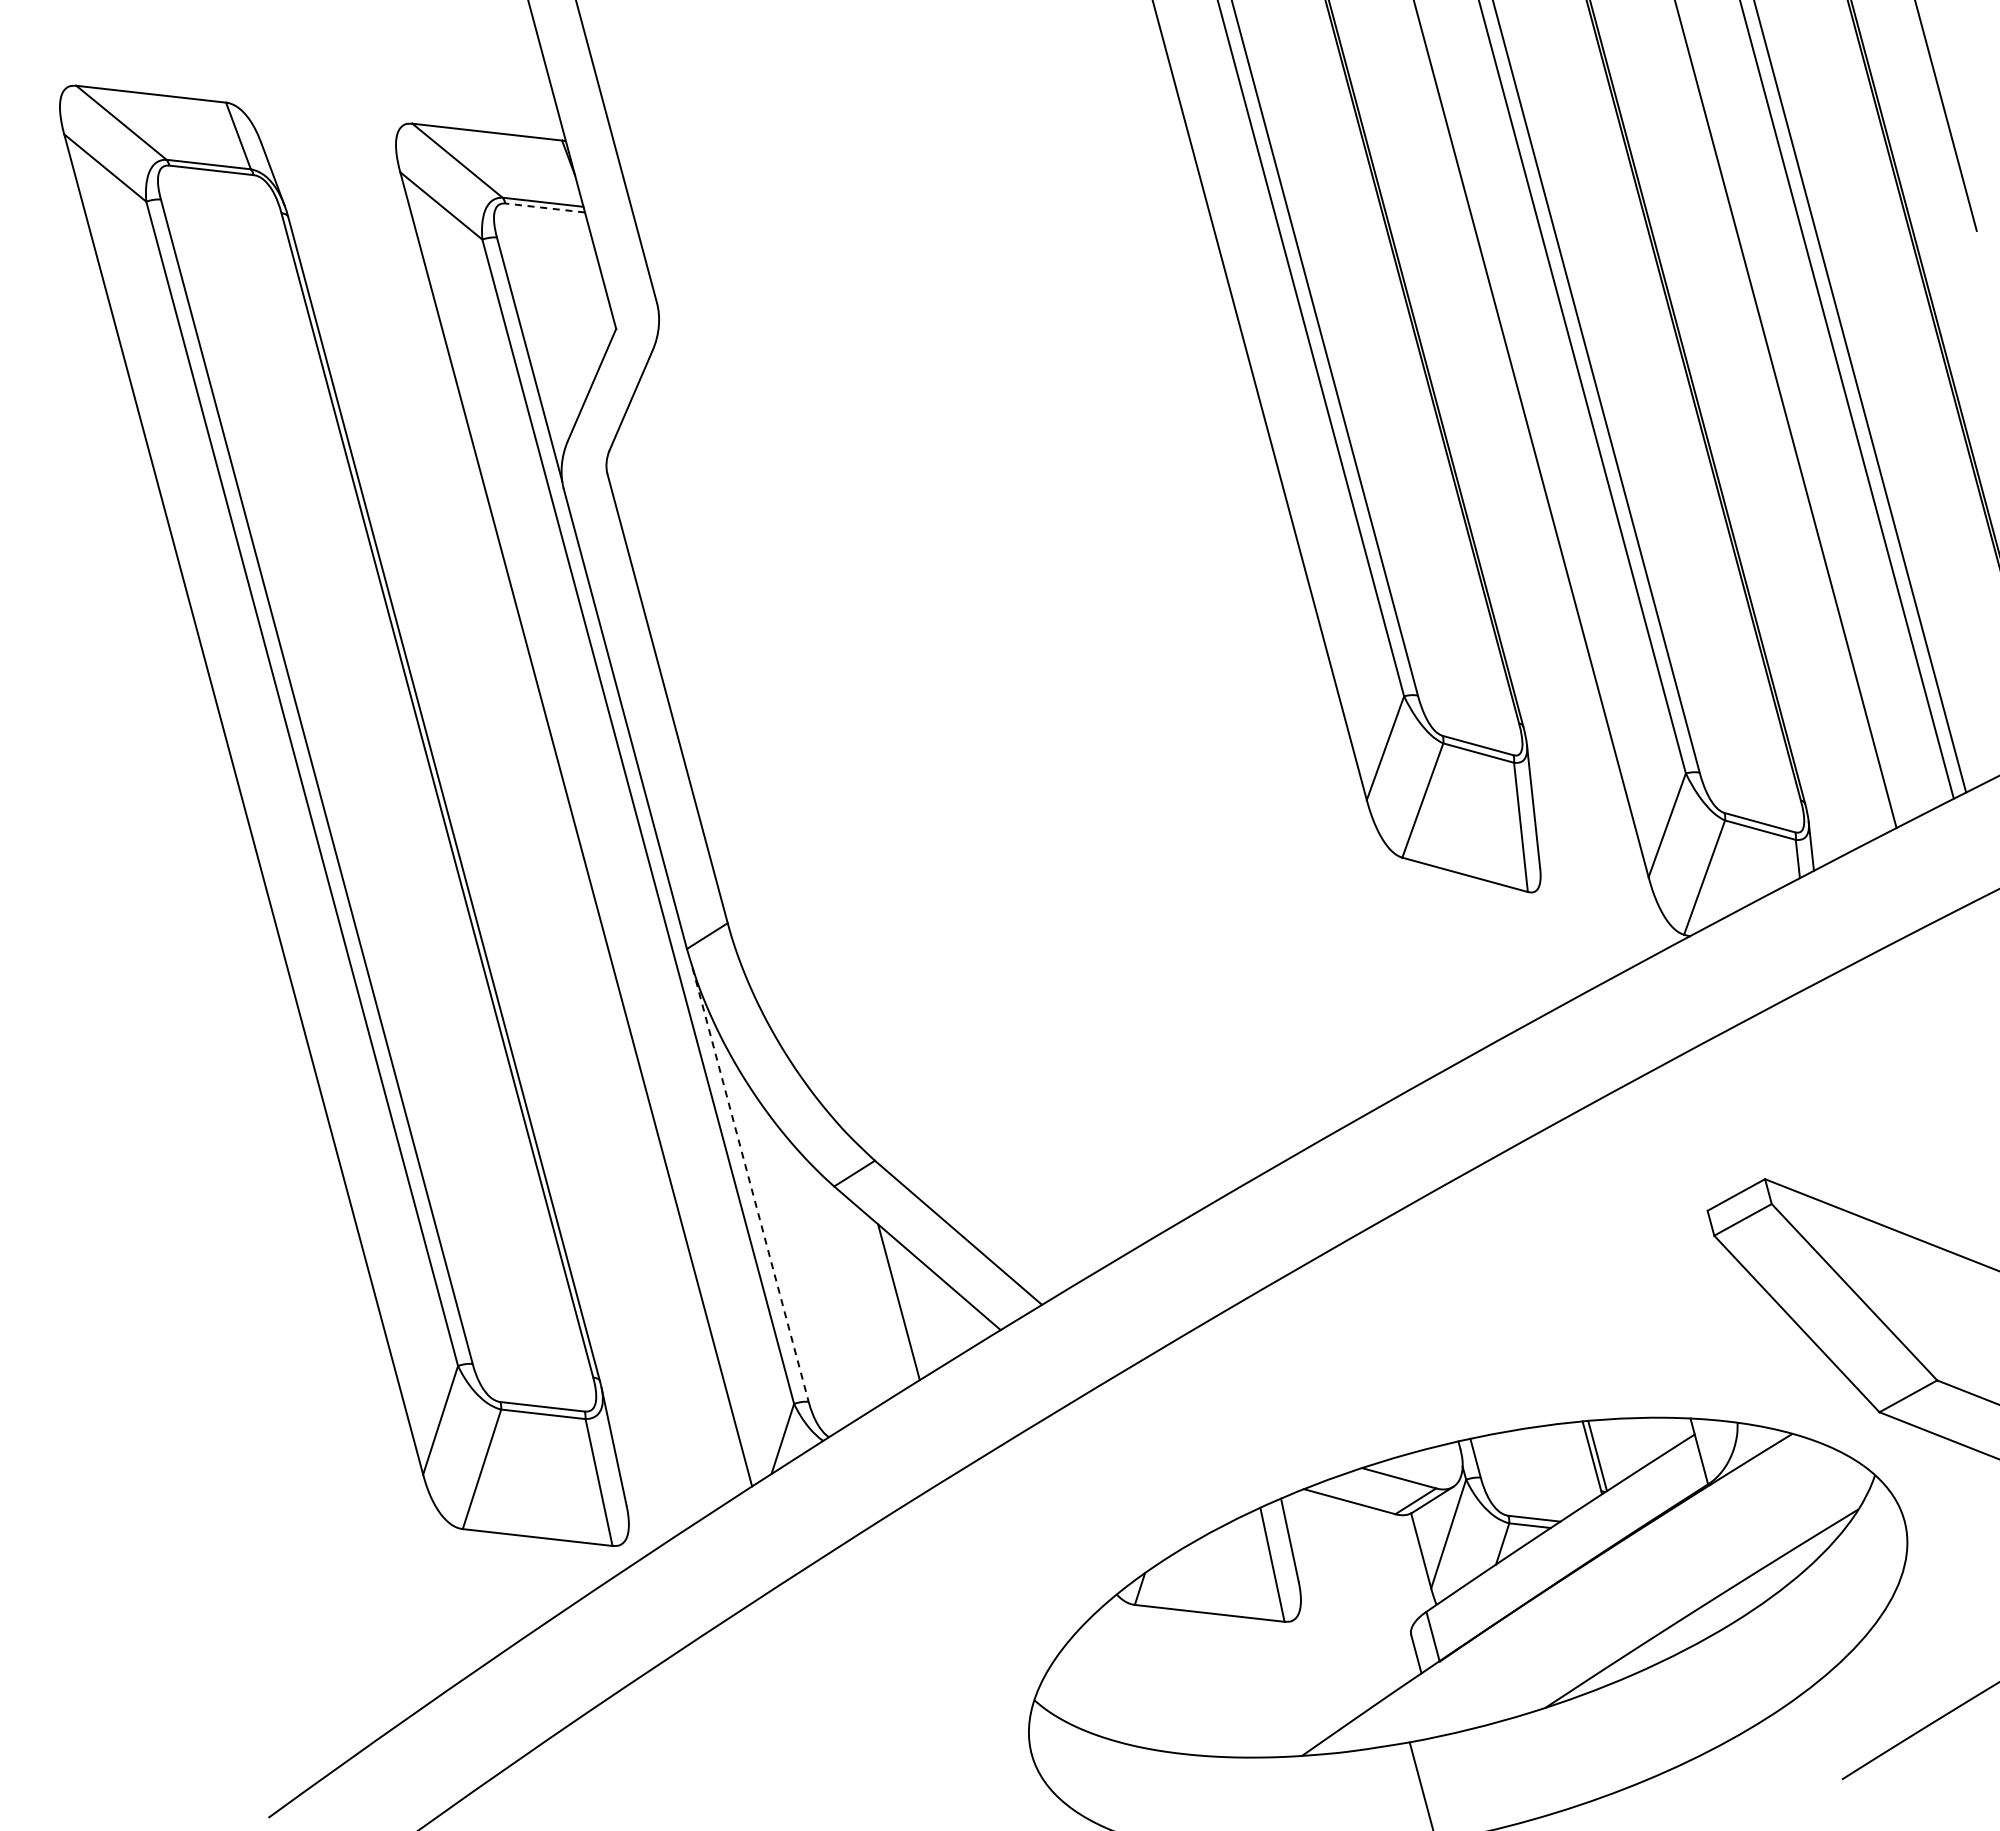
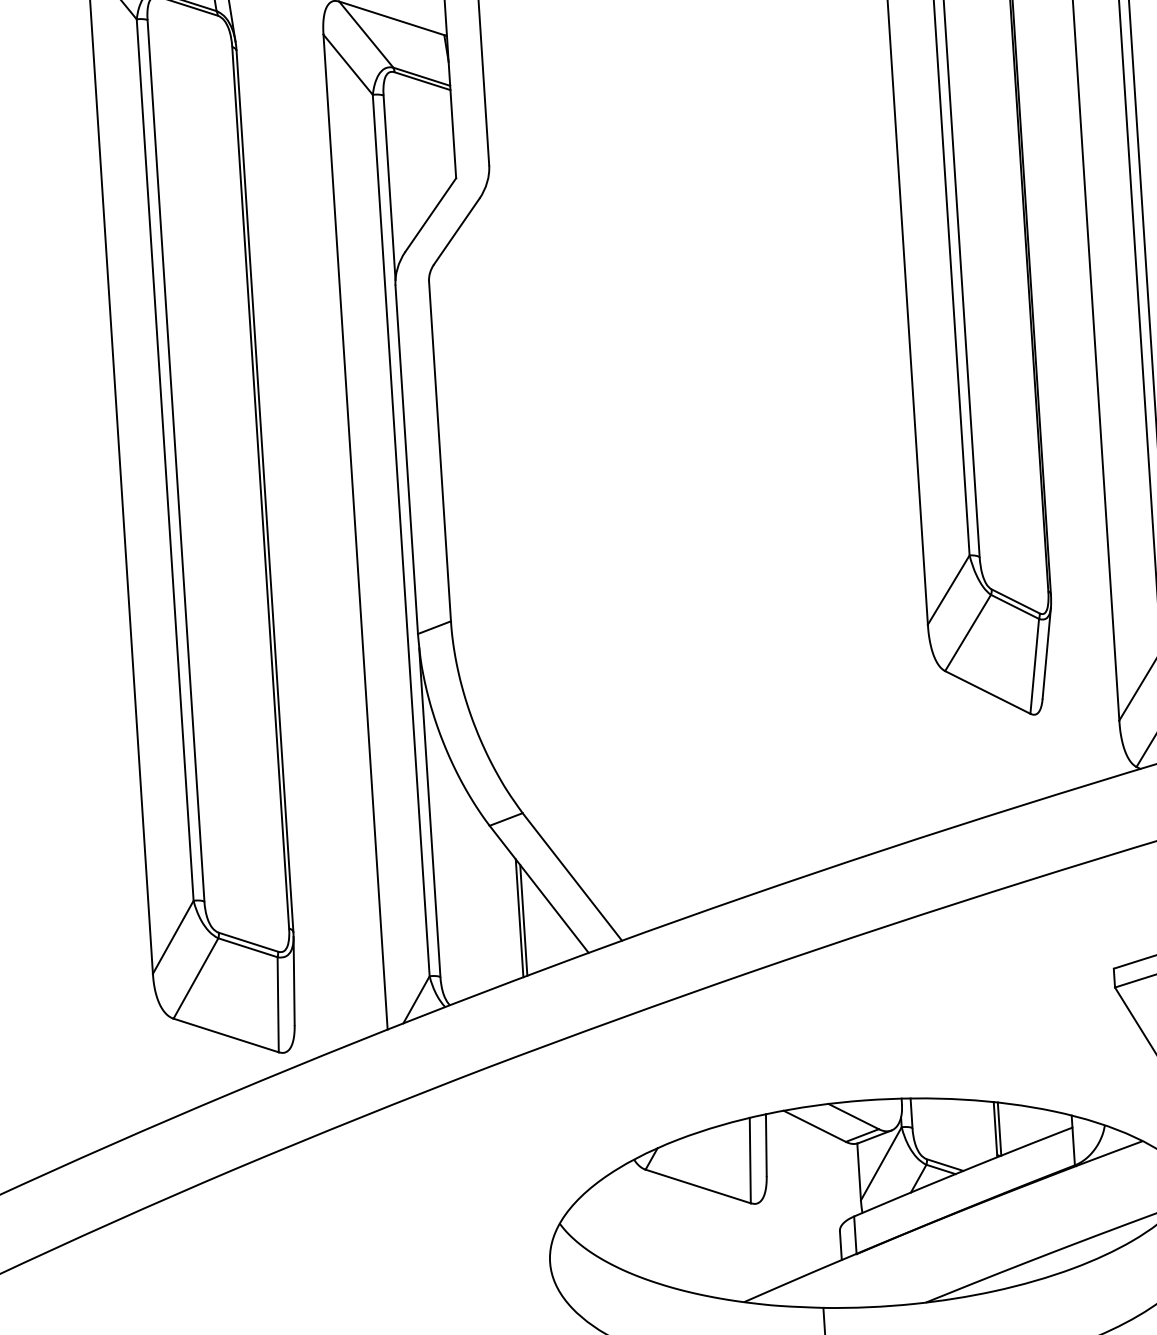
line: (544, 207) -> (422, 80), dashed -> solid
line: (750, 1184) -> (429, 812), dashed -> solid
line: (904, 1303) -> (523, 919), added

